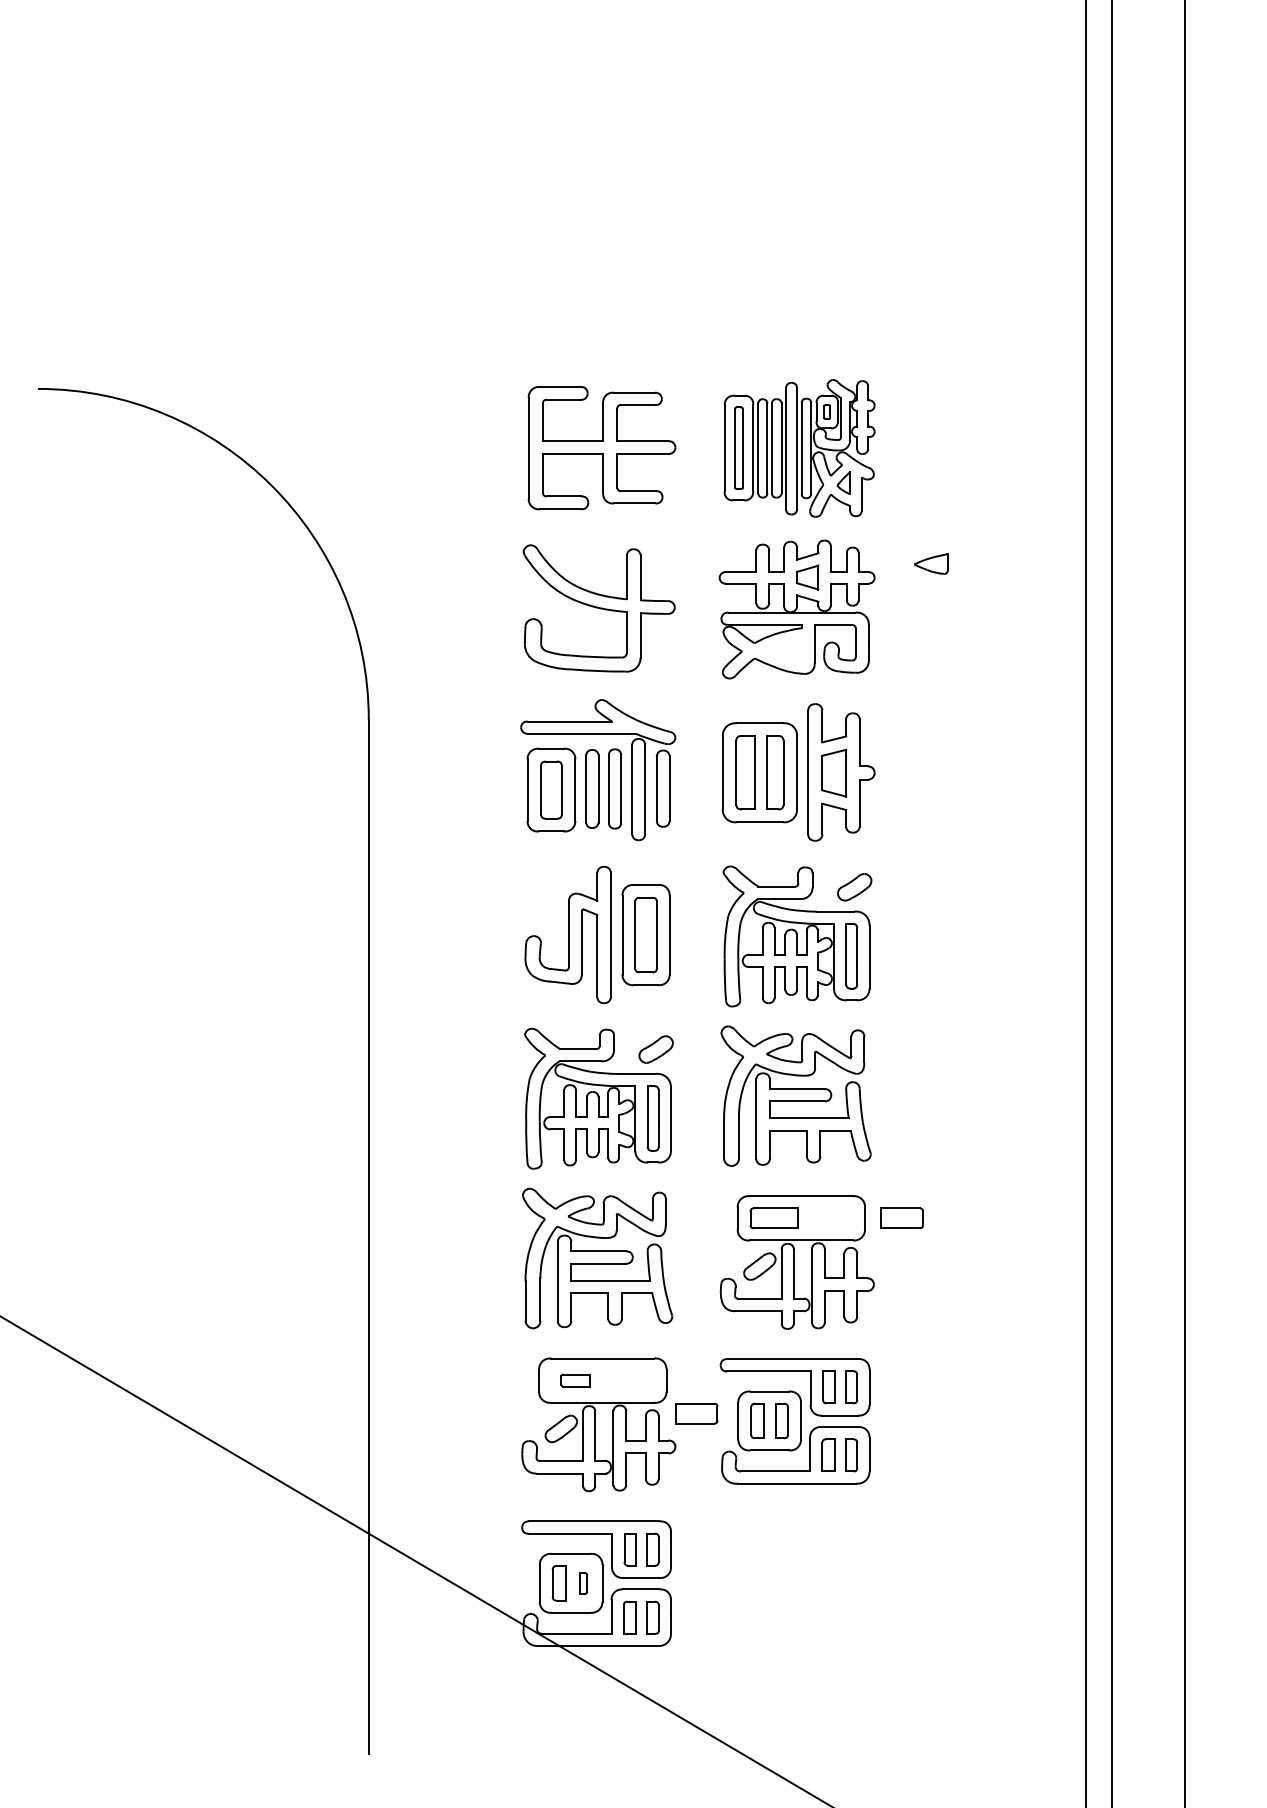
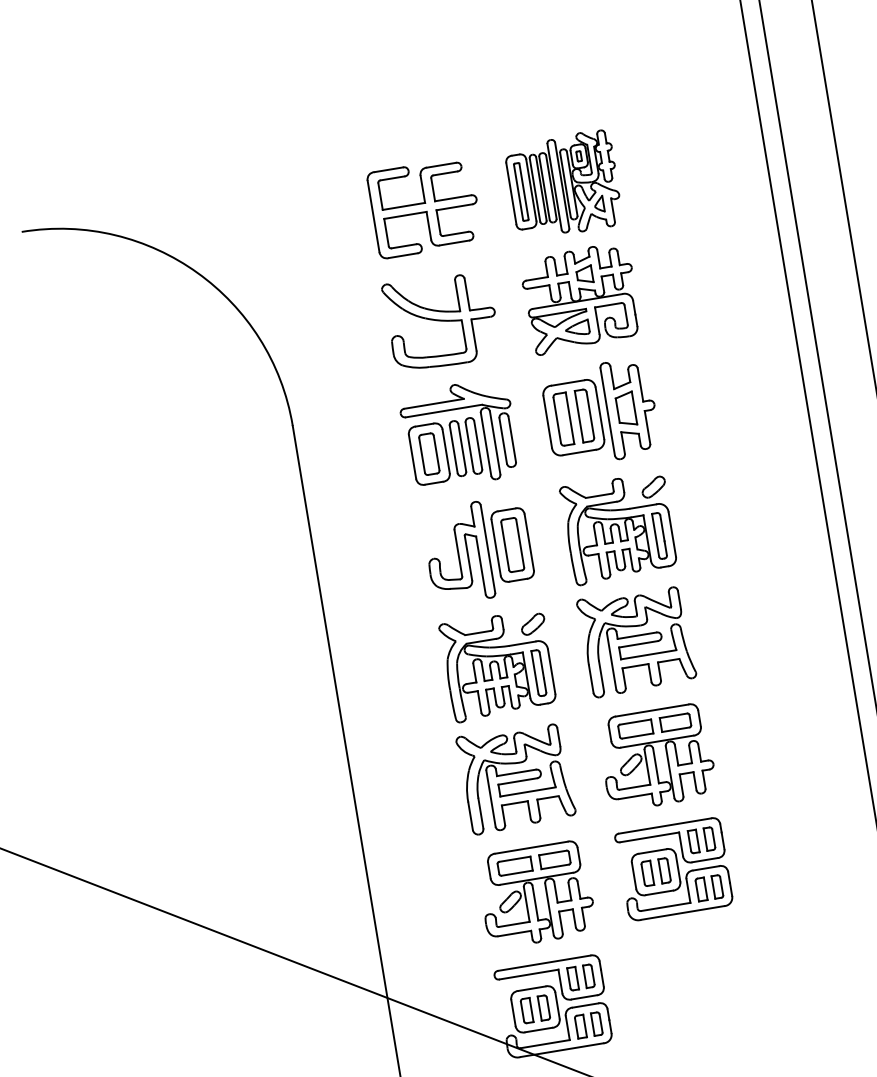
part: (931, 563) -> (577, 328), moved
part: (901, 1218) -> (675, 722), moved
part: (575, 1380) -> (514, 866), size x1.67
part: (696, 1413) -> (554, 859), moved
part: (583, 1583) -> (544, 1008), size x1.67

